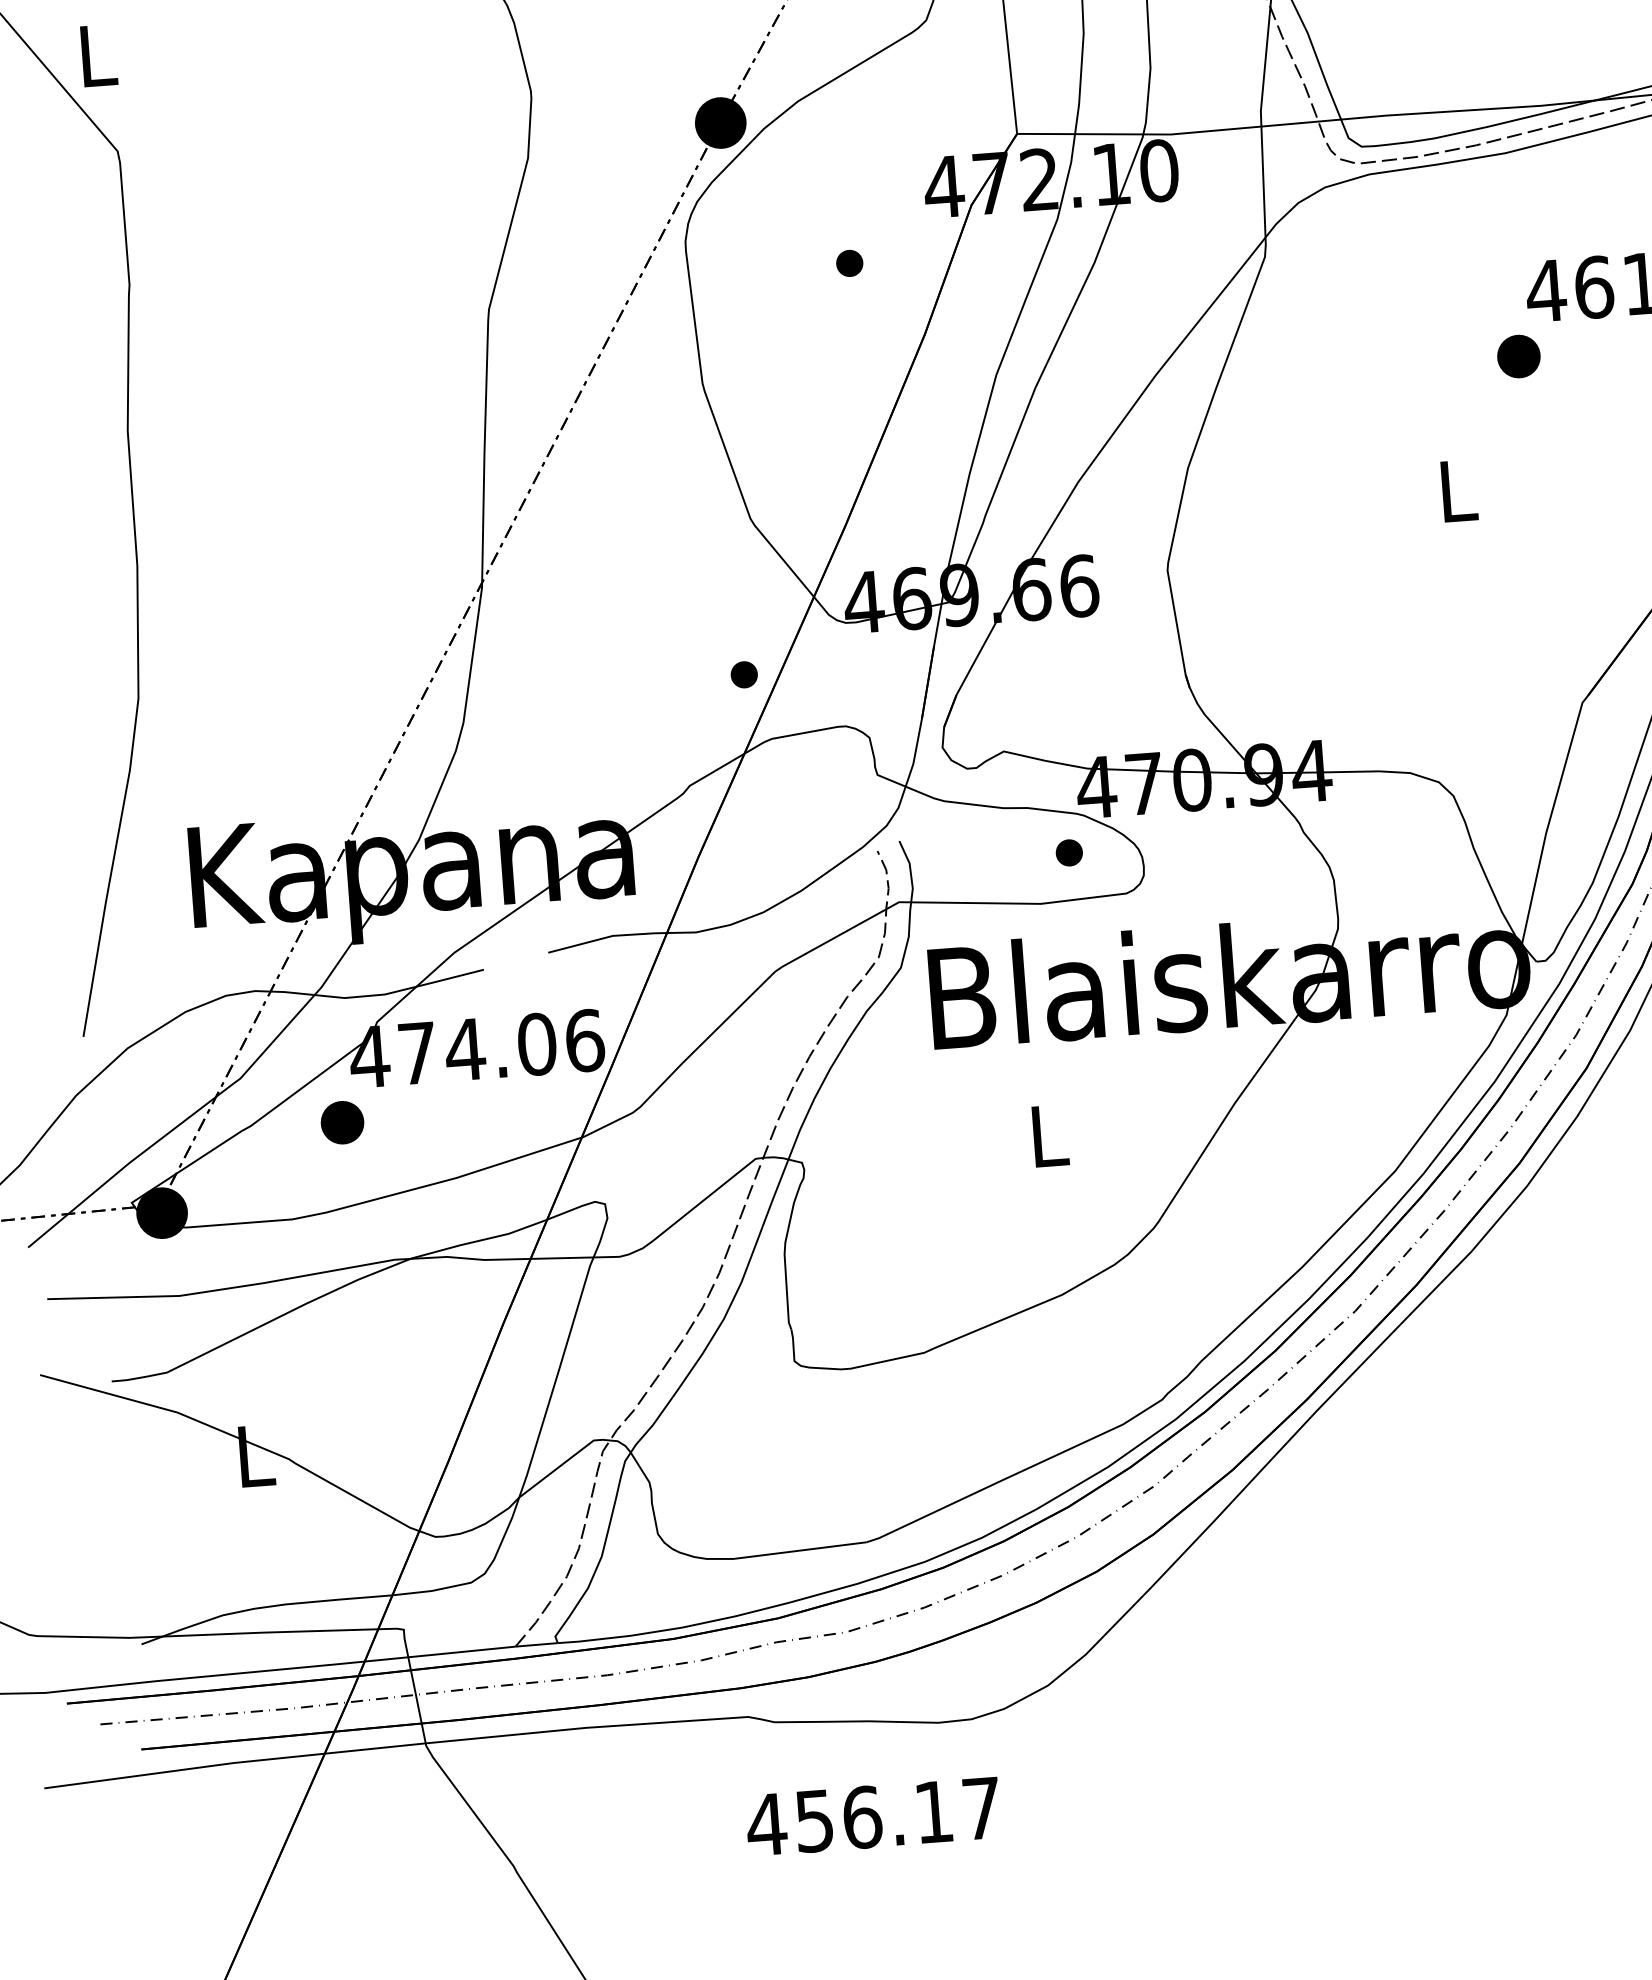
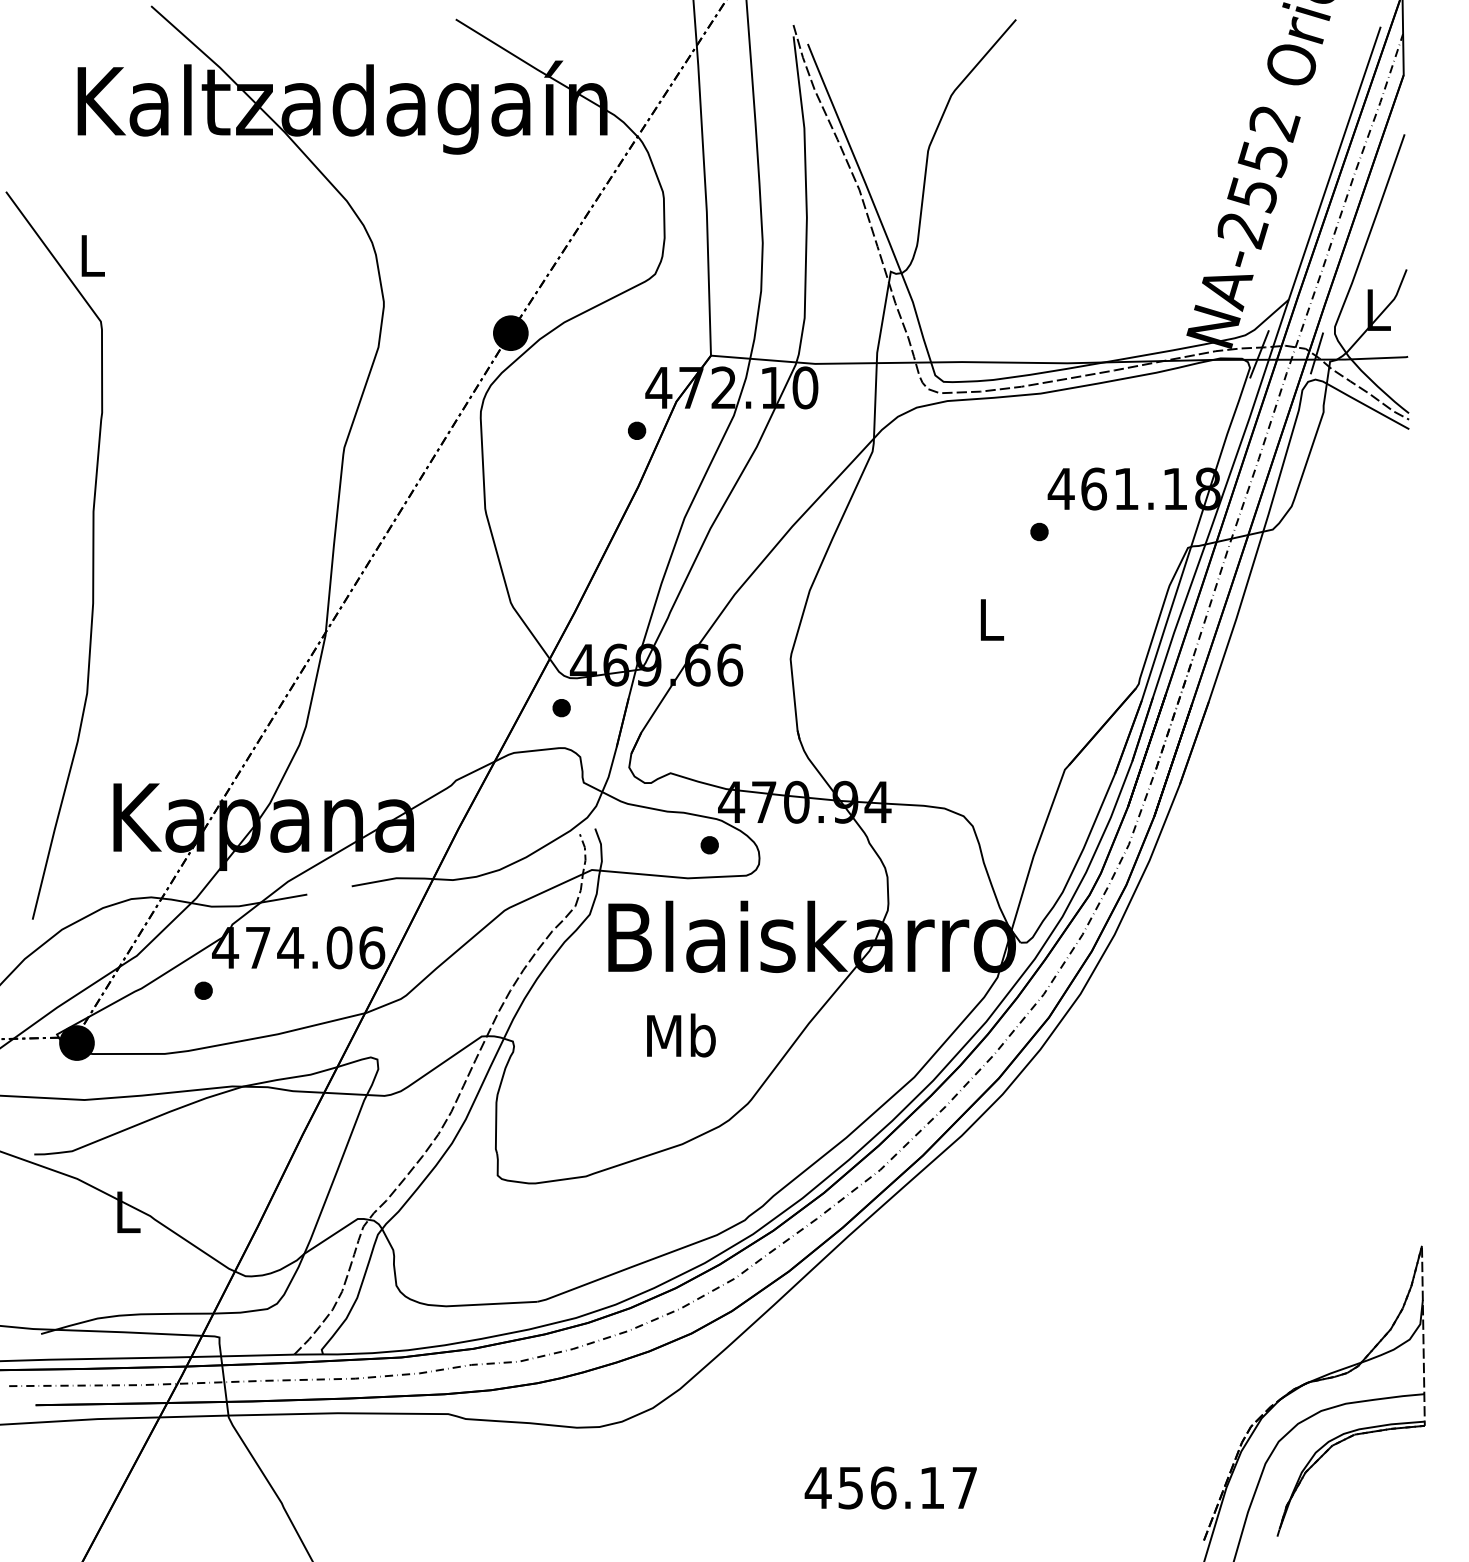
part: (850, 262) -> (637, 430), moved
part: (1518, 355) -> (1039, 531), size x0.62
part: (744, 675) -> (561, 708), moved
part: (342, 1122) -> (203, 990), size x0.62
text: (1048, 1135) -> (681, 1035), L -> Mb
text: (872, 1815) -> (890, 1487), moved

